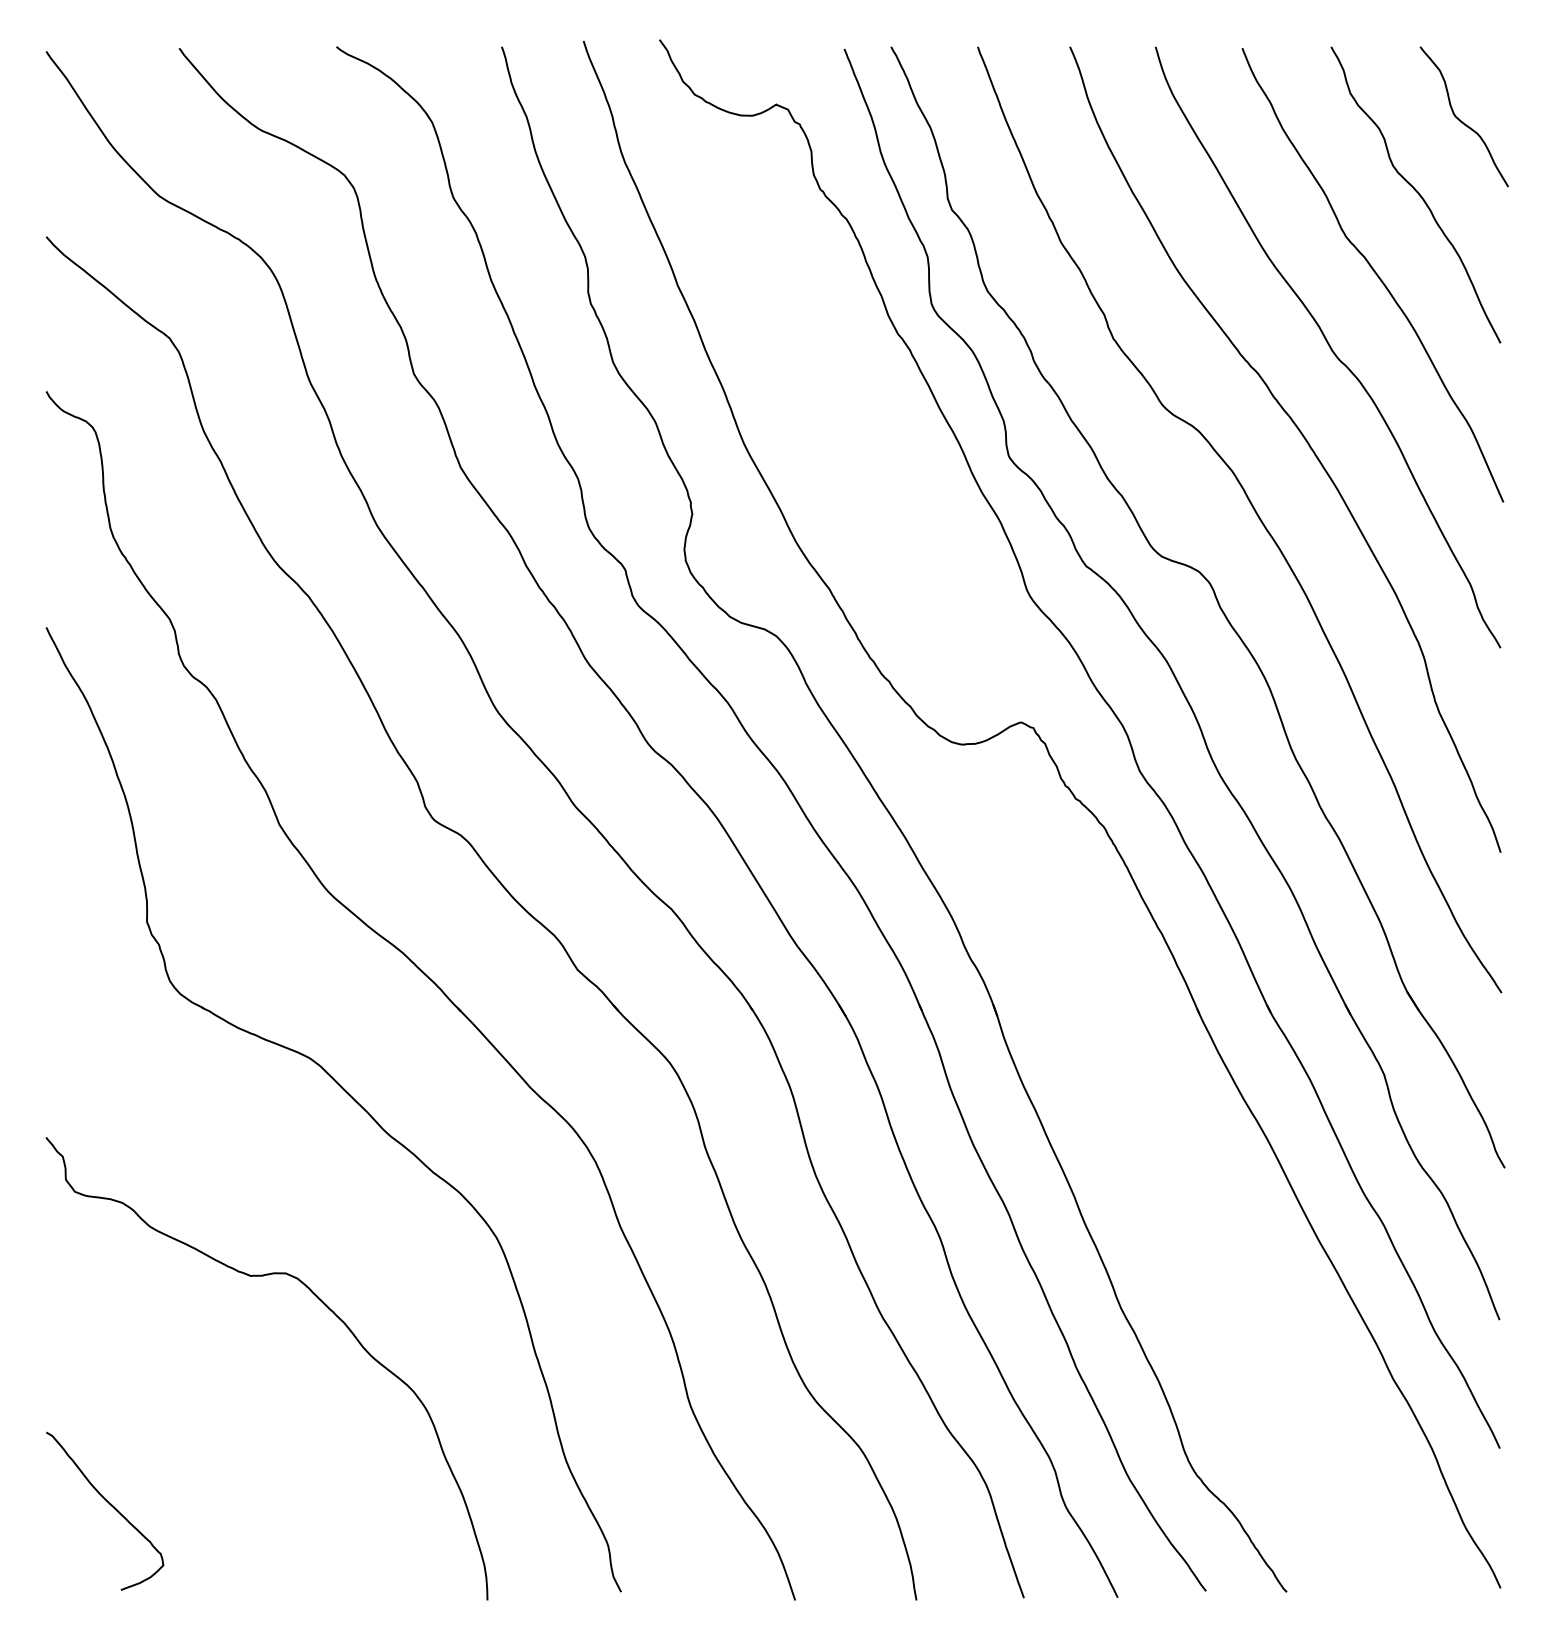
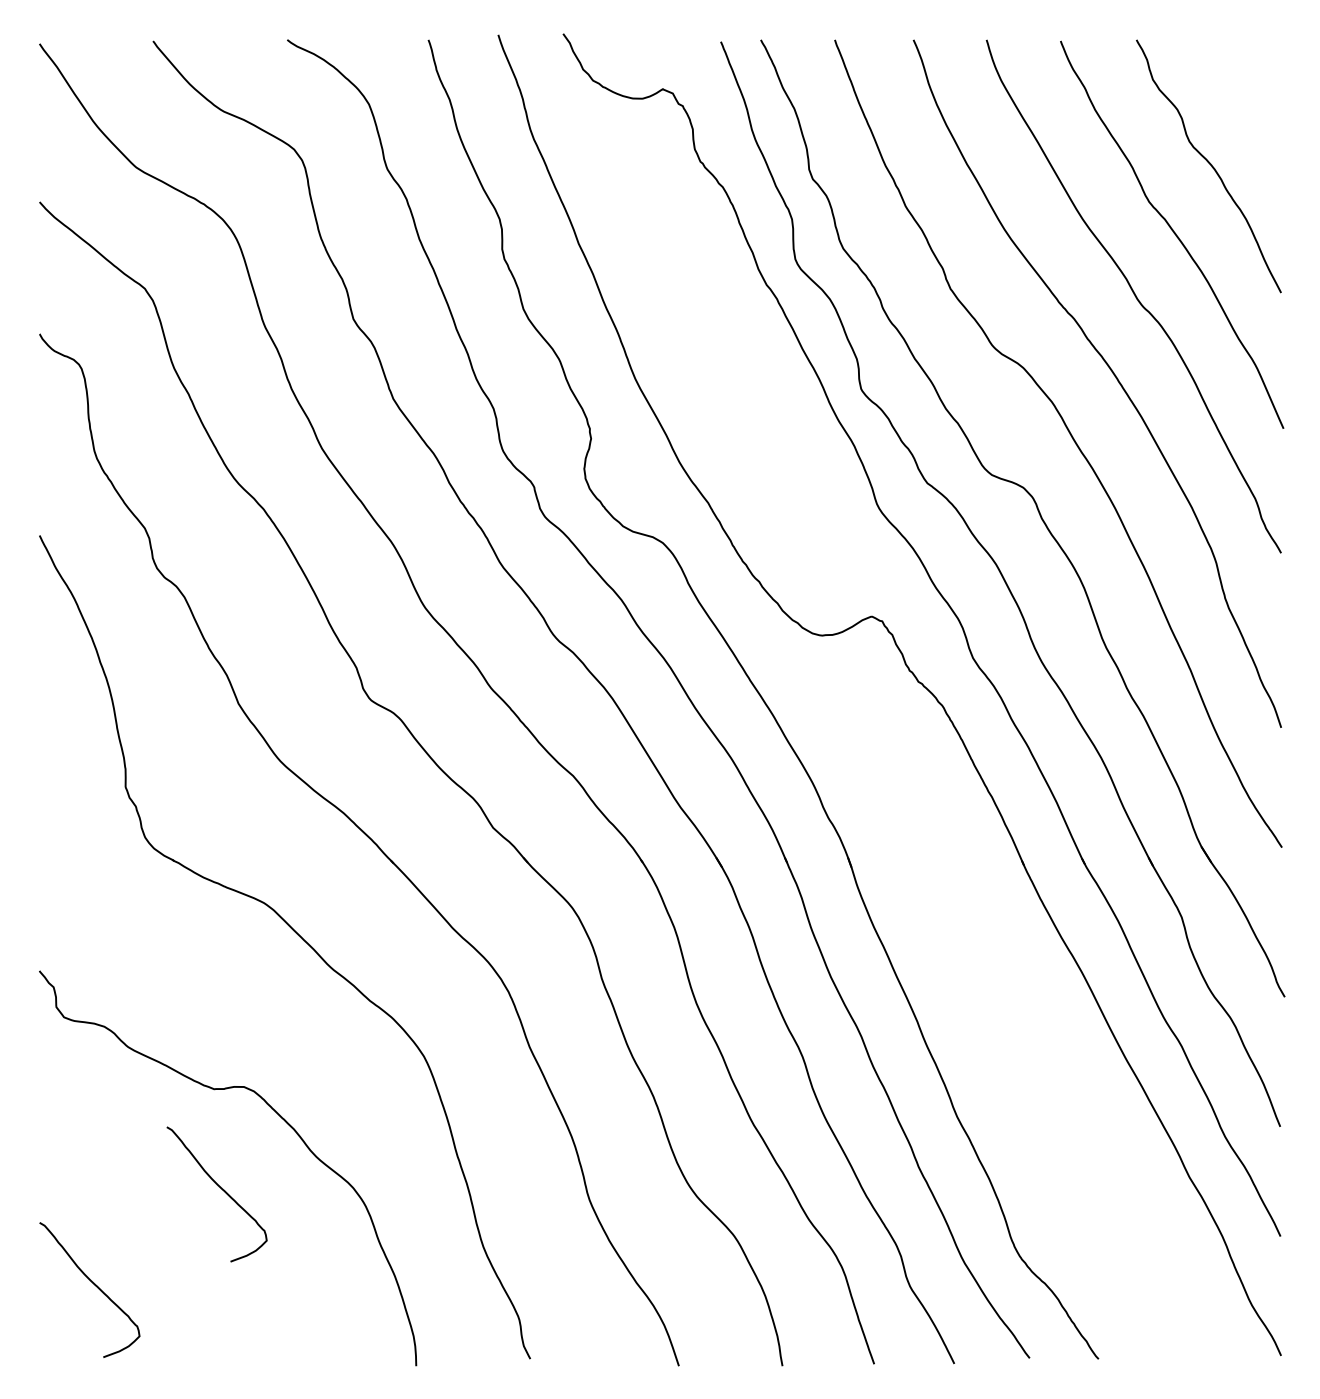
curve: (1460, 119) -> (1246, 101), removed
curve: (259, 1393) -> (221, 1189), added

